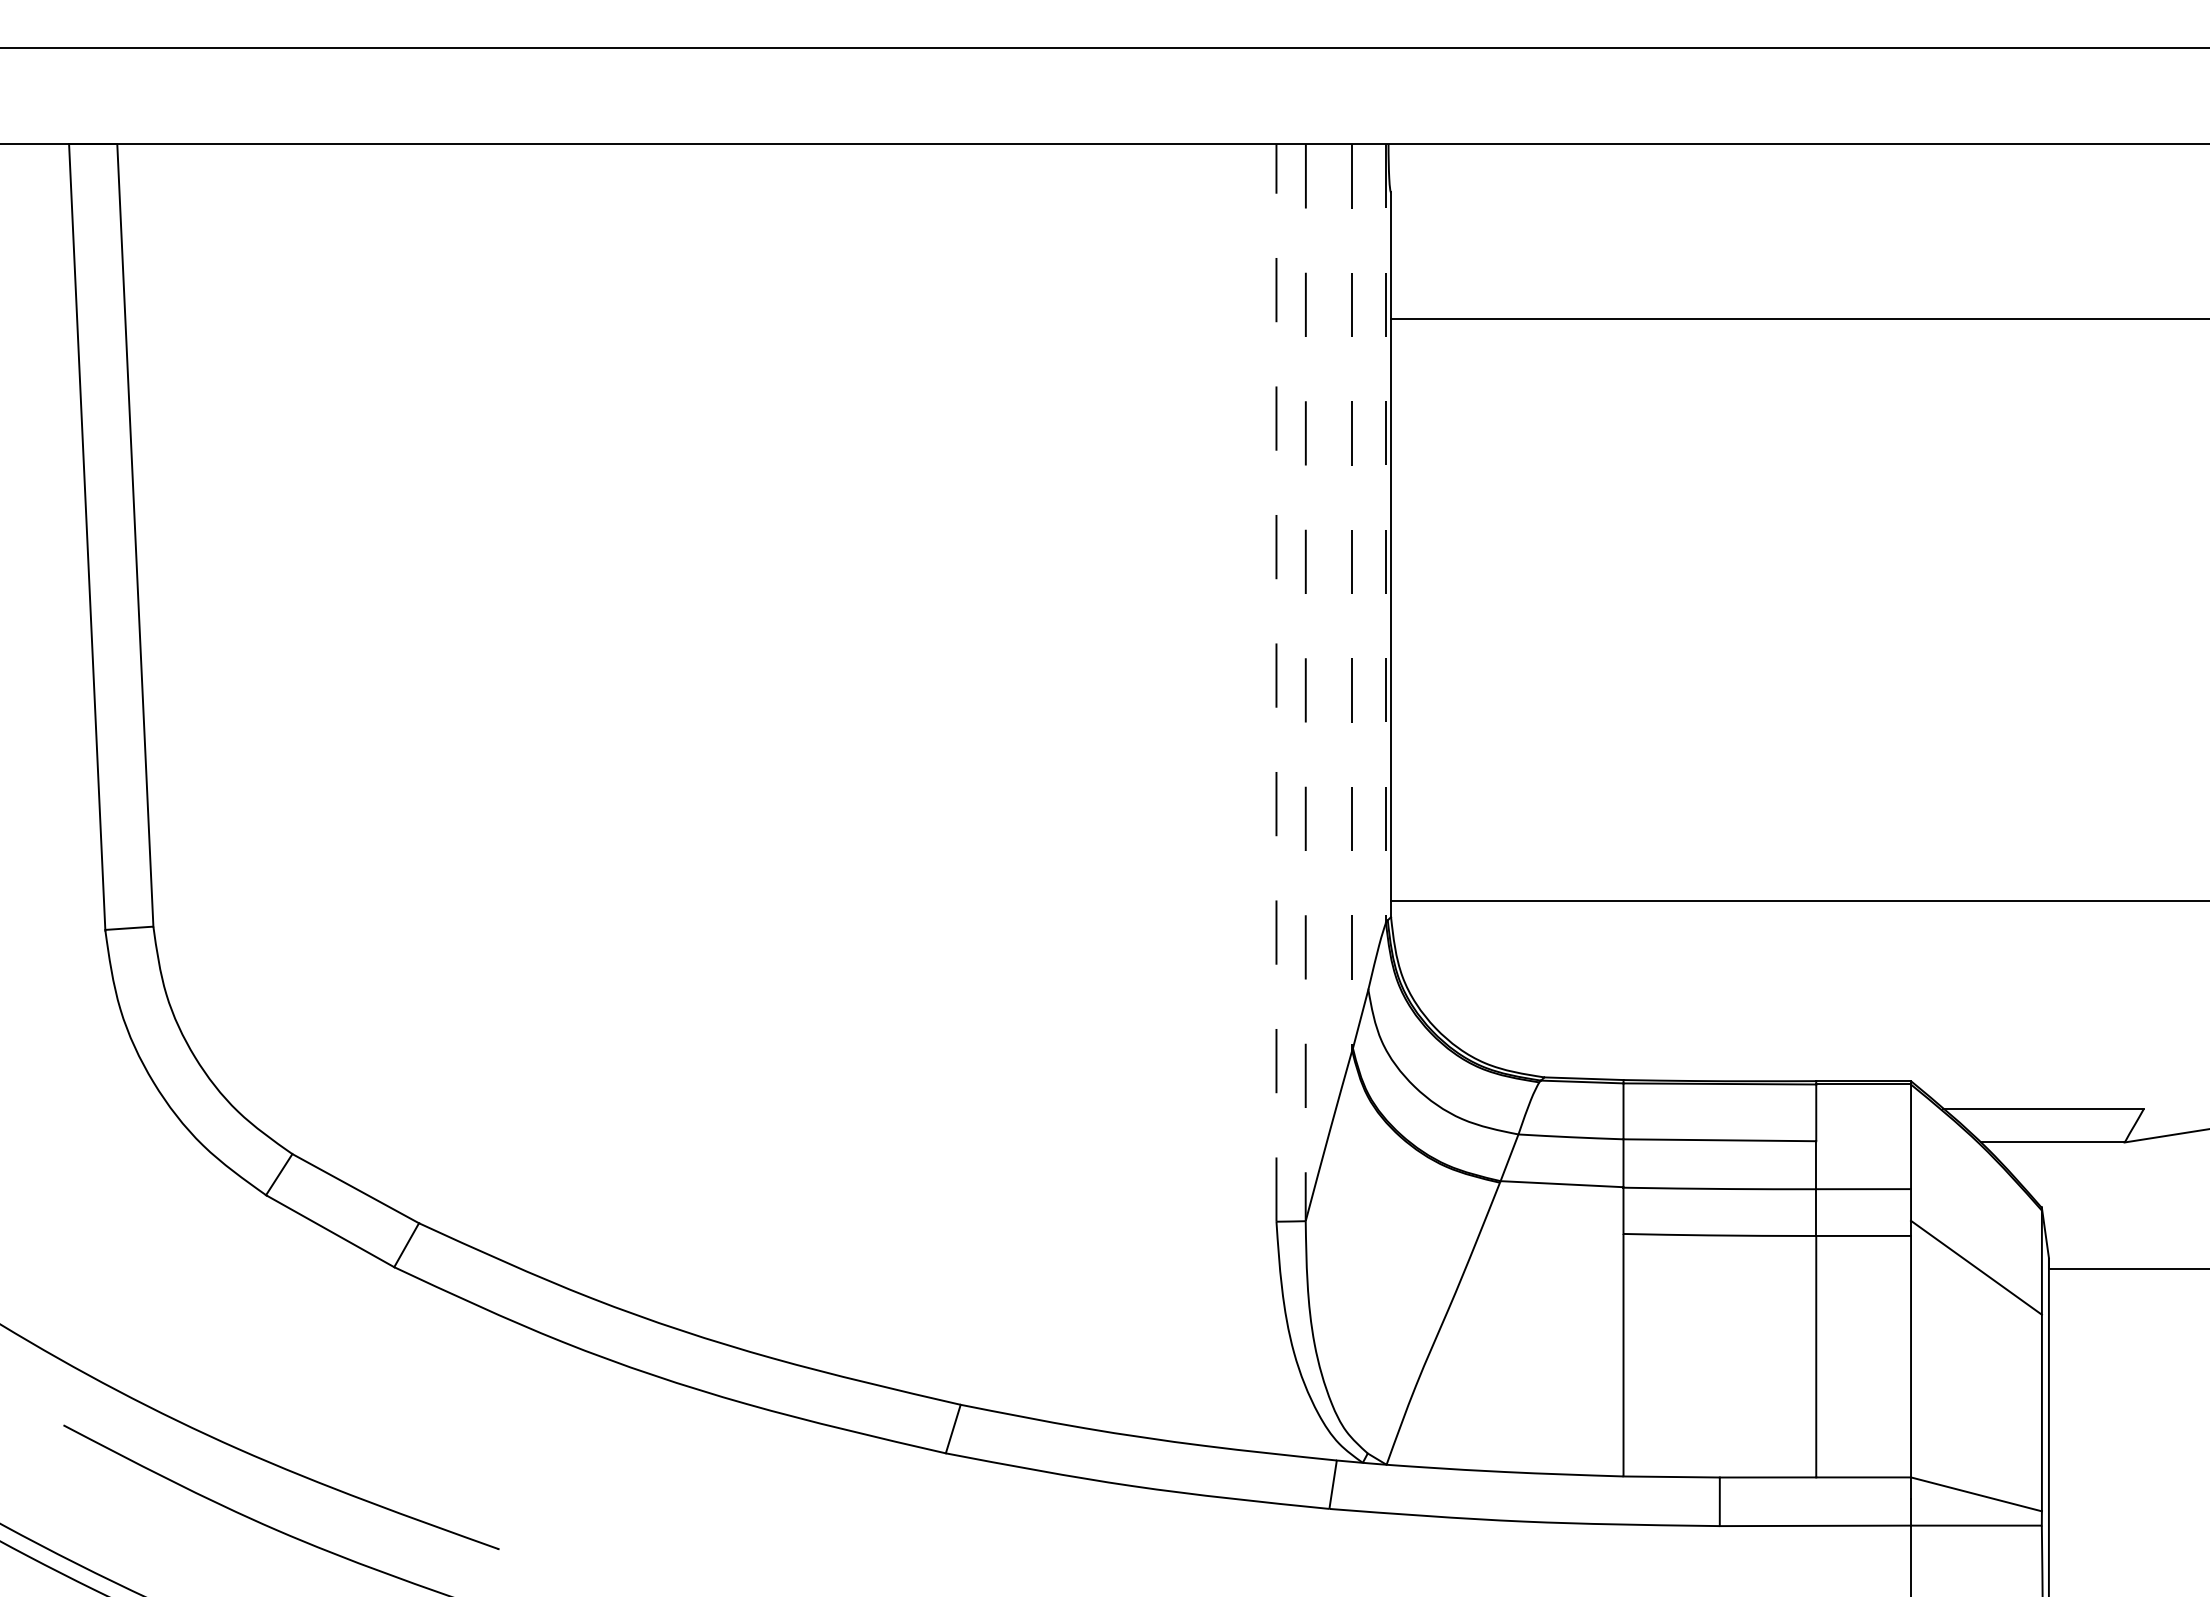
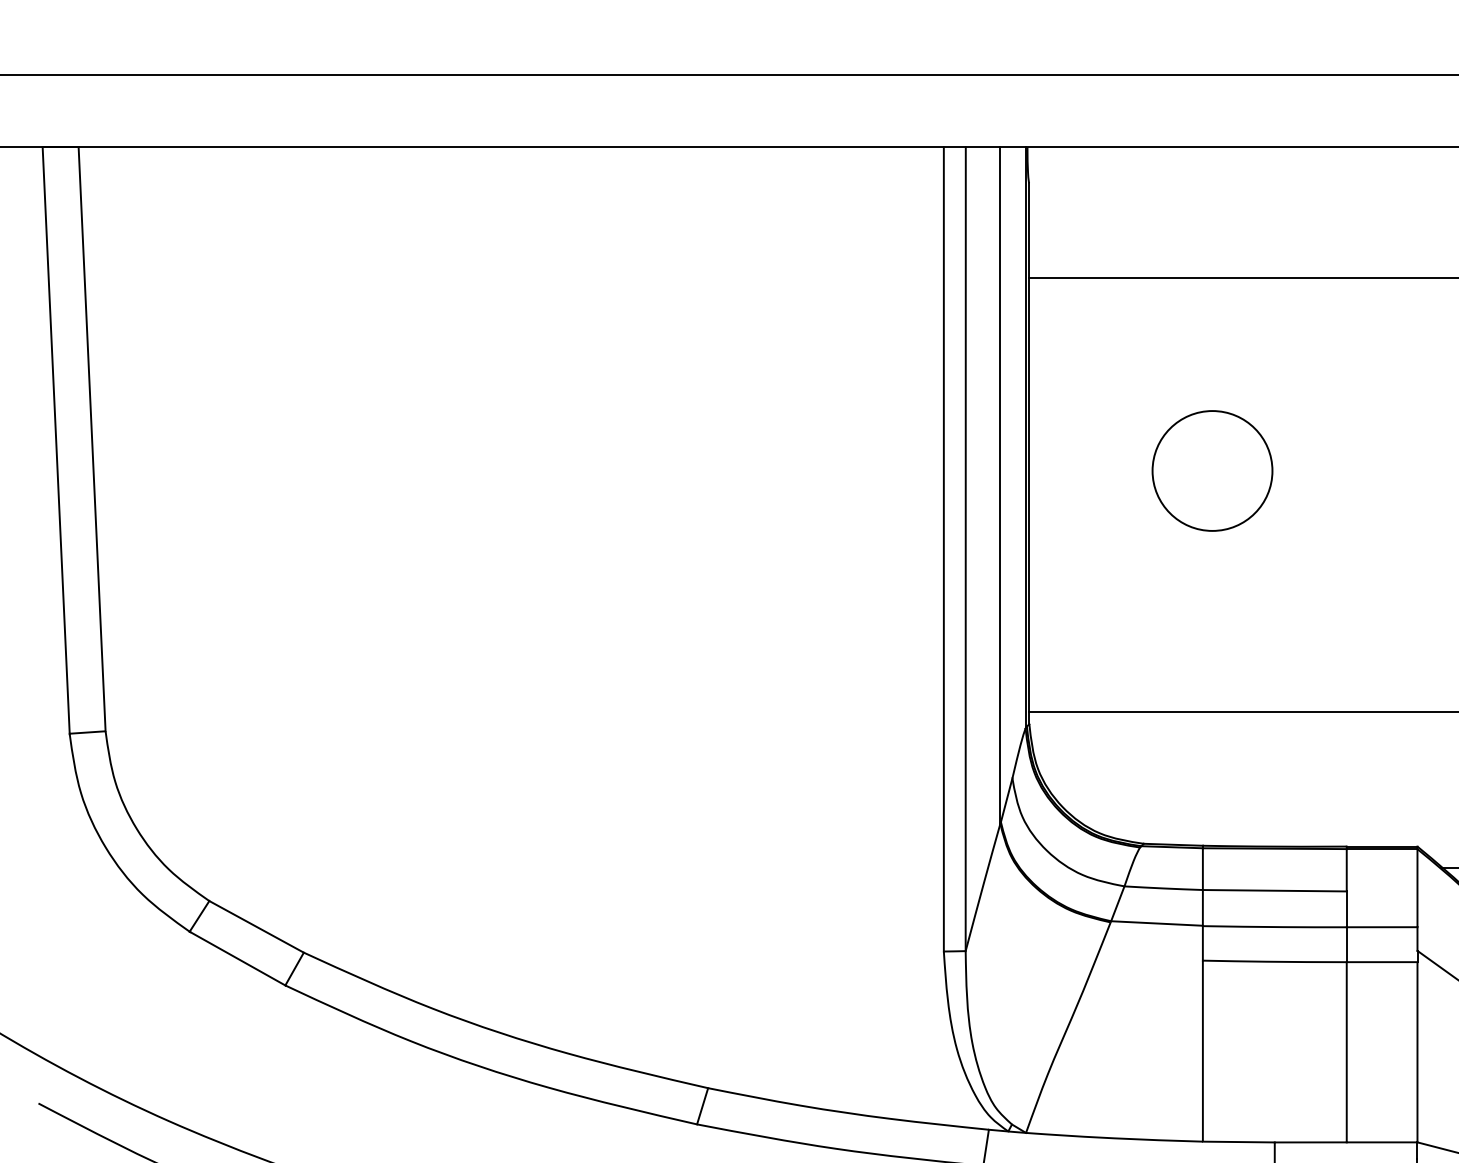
line: (1386, 533) -> (1025, 437), dashed -> solid
circle: (1636, 577) -> (1212, 470), added
line: (1352, 597) -> (1000, 485), dashed -> solid
line: (1276, 682) -> (943, 549), dashed -> solid
line: (1305, 683) -> (965, 549), dashed -> solid

